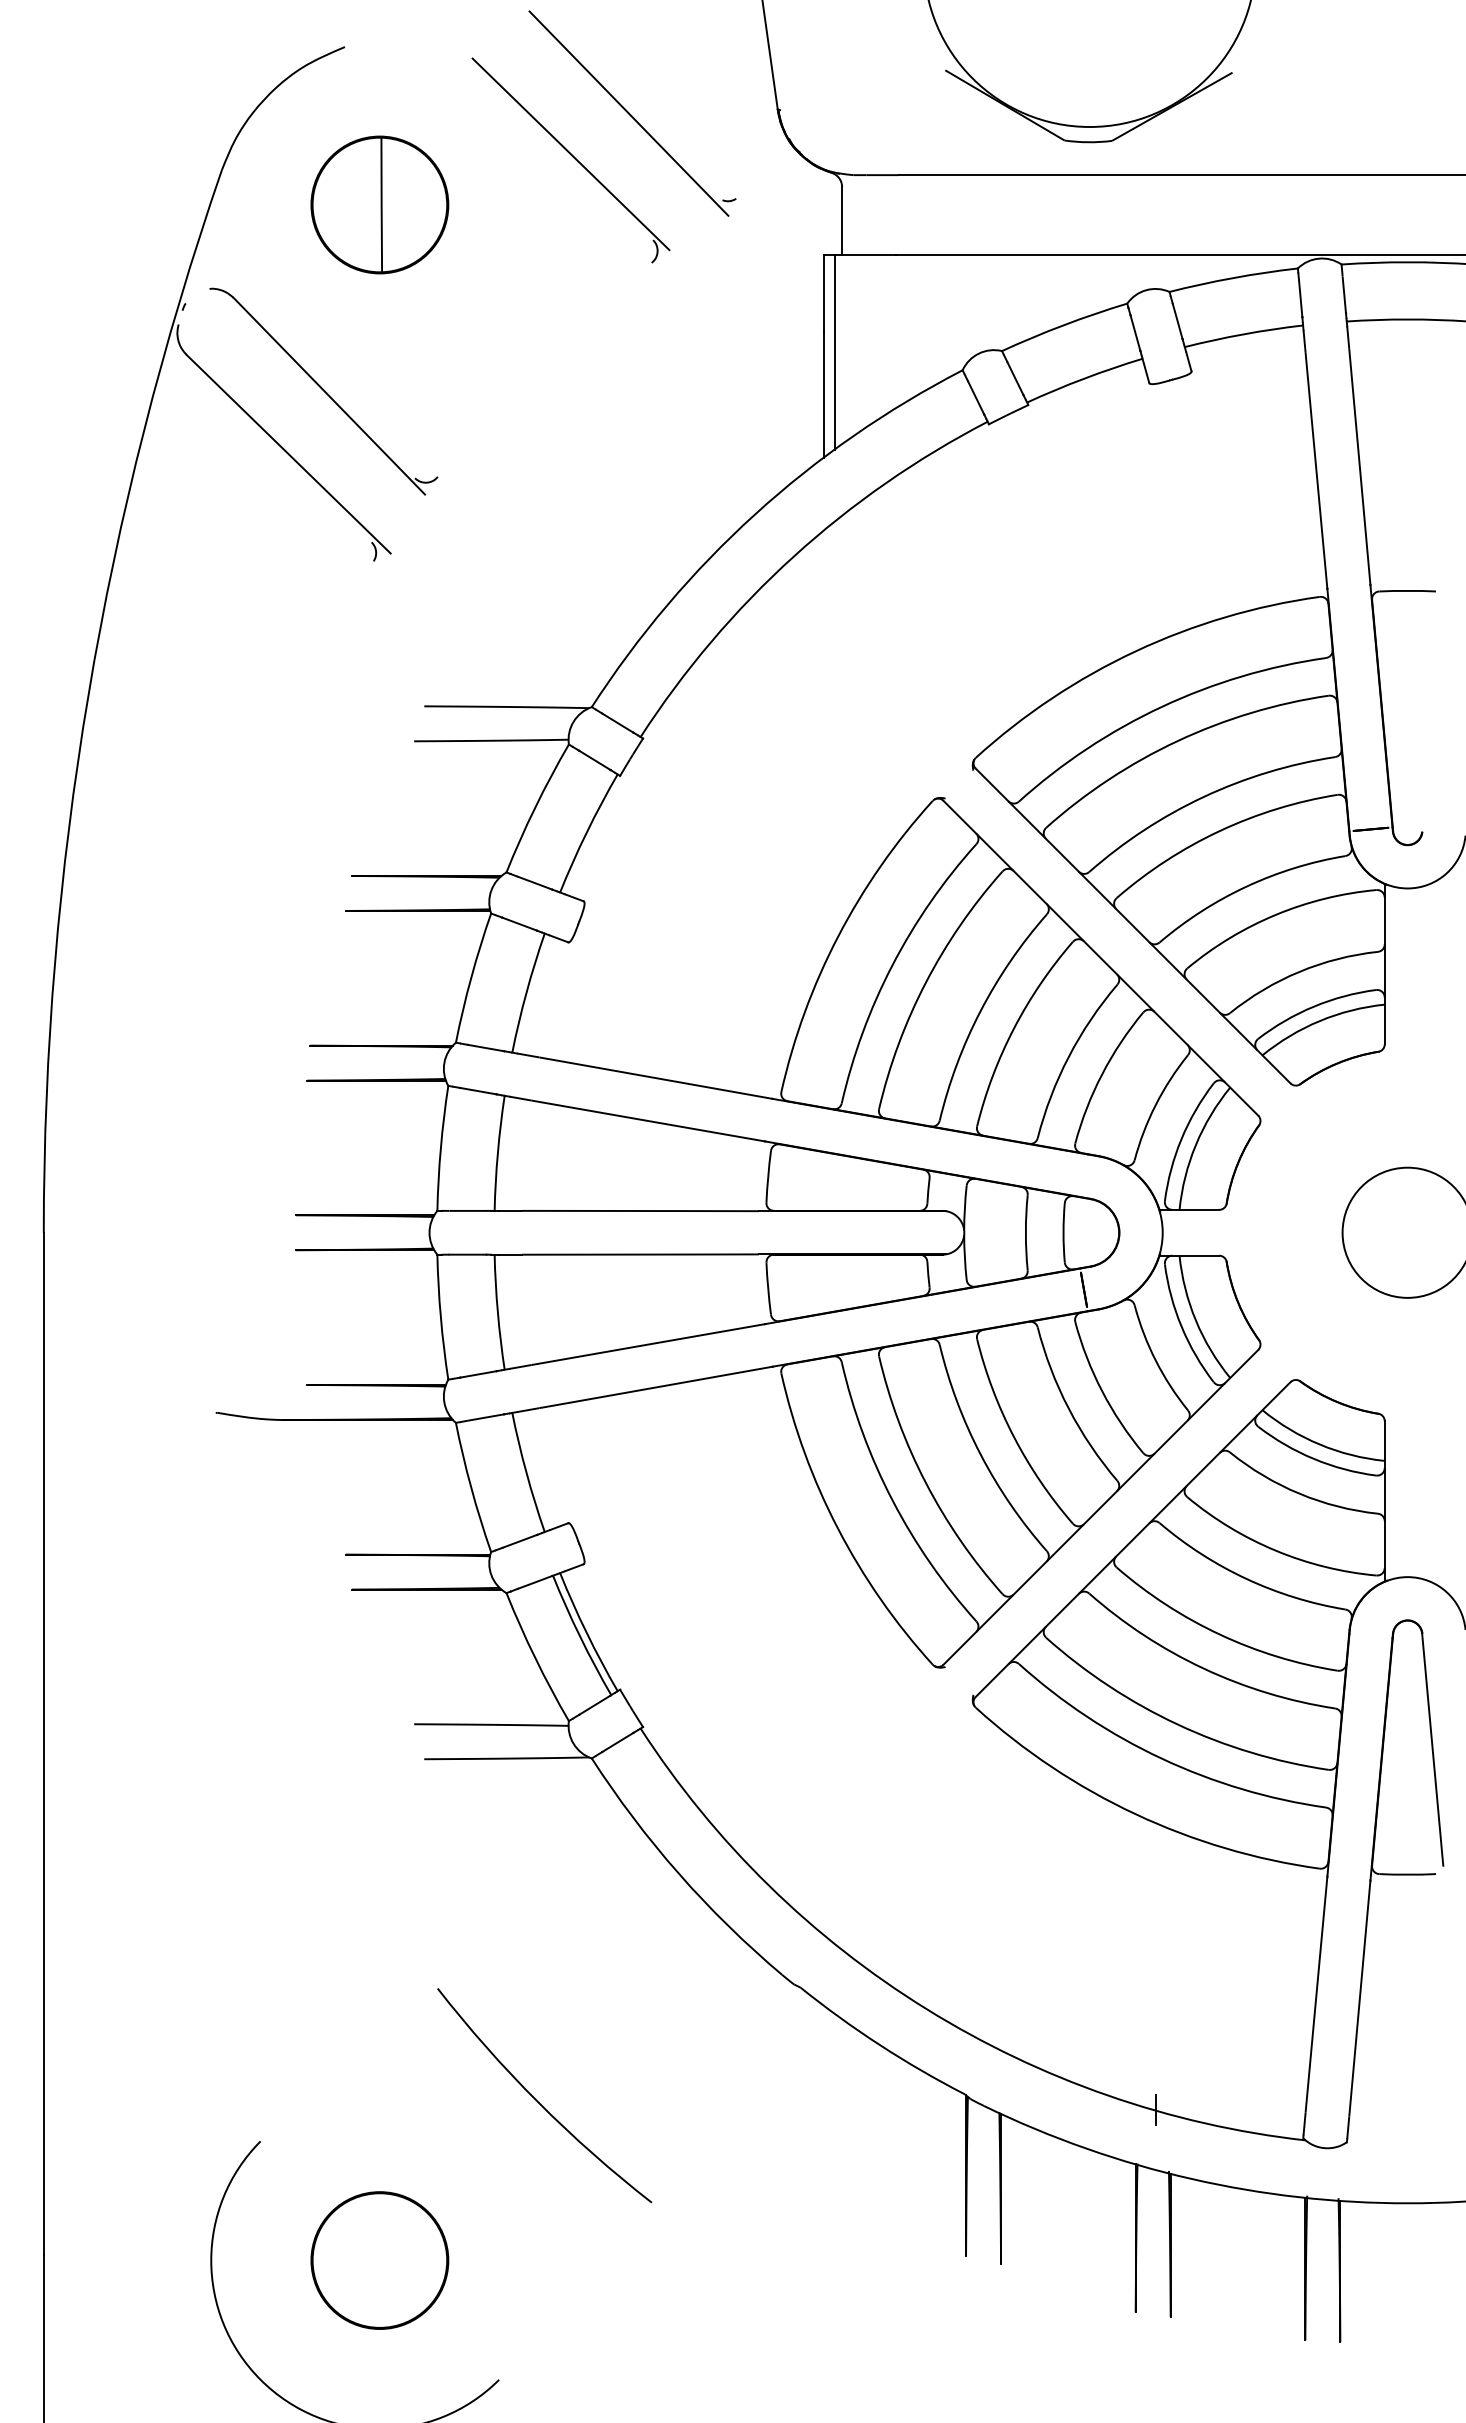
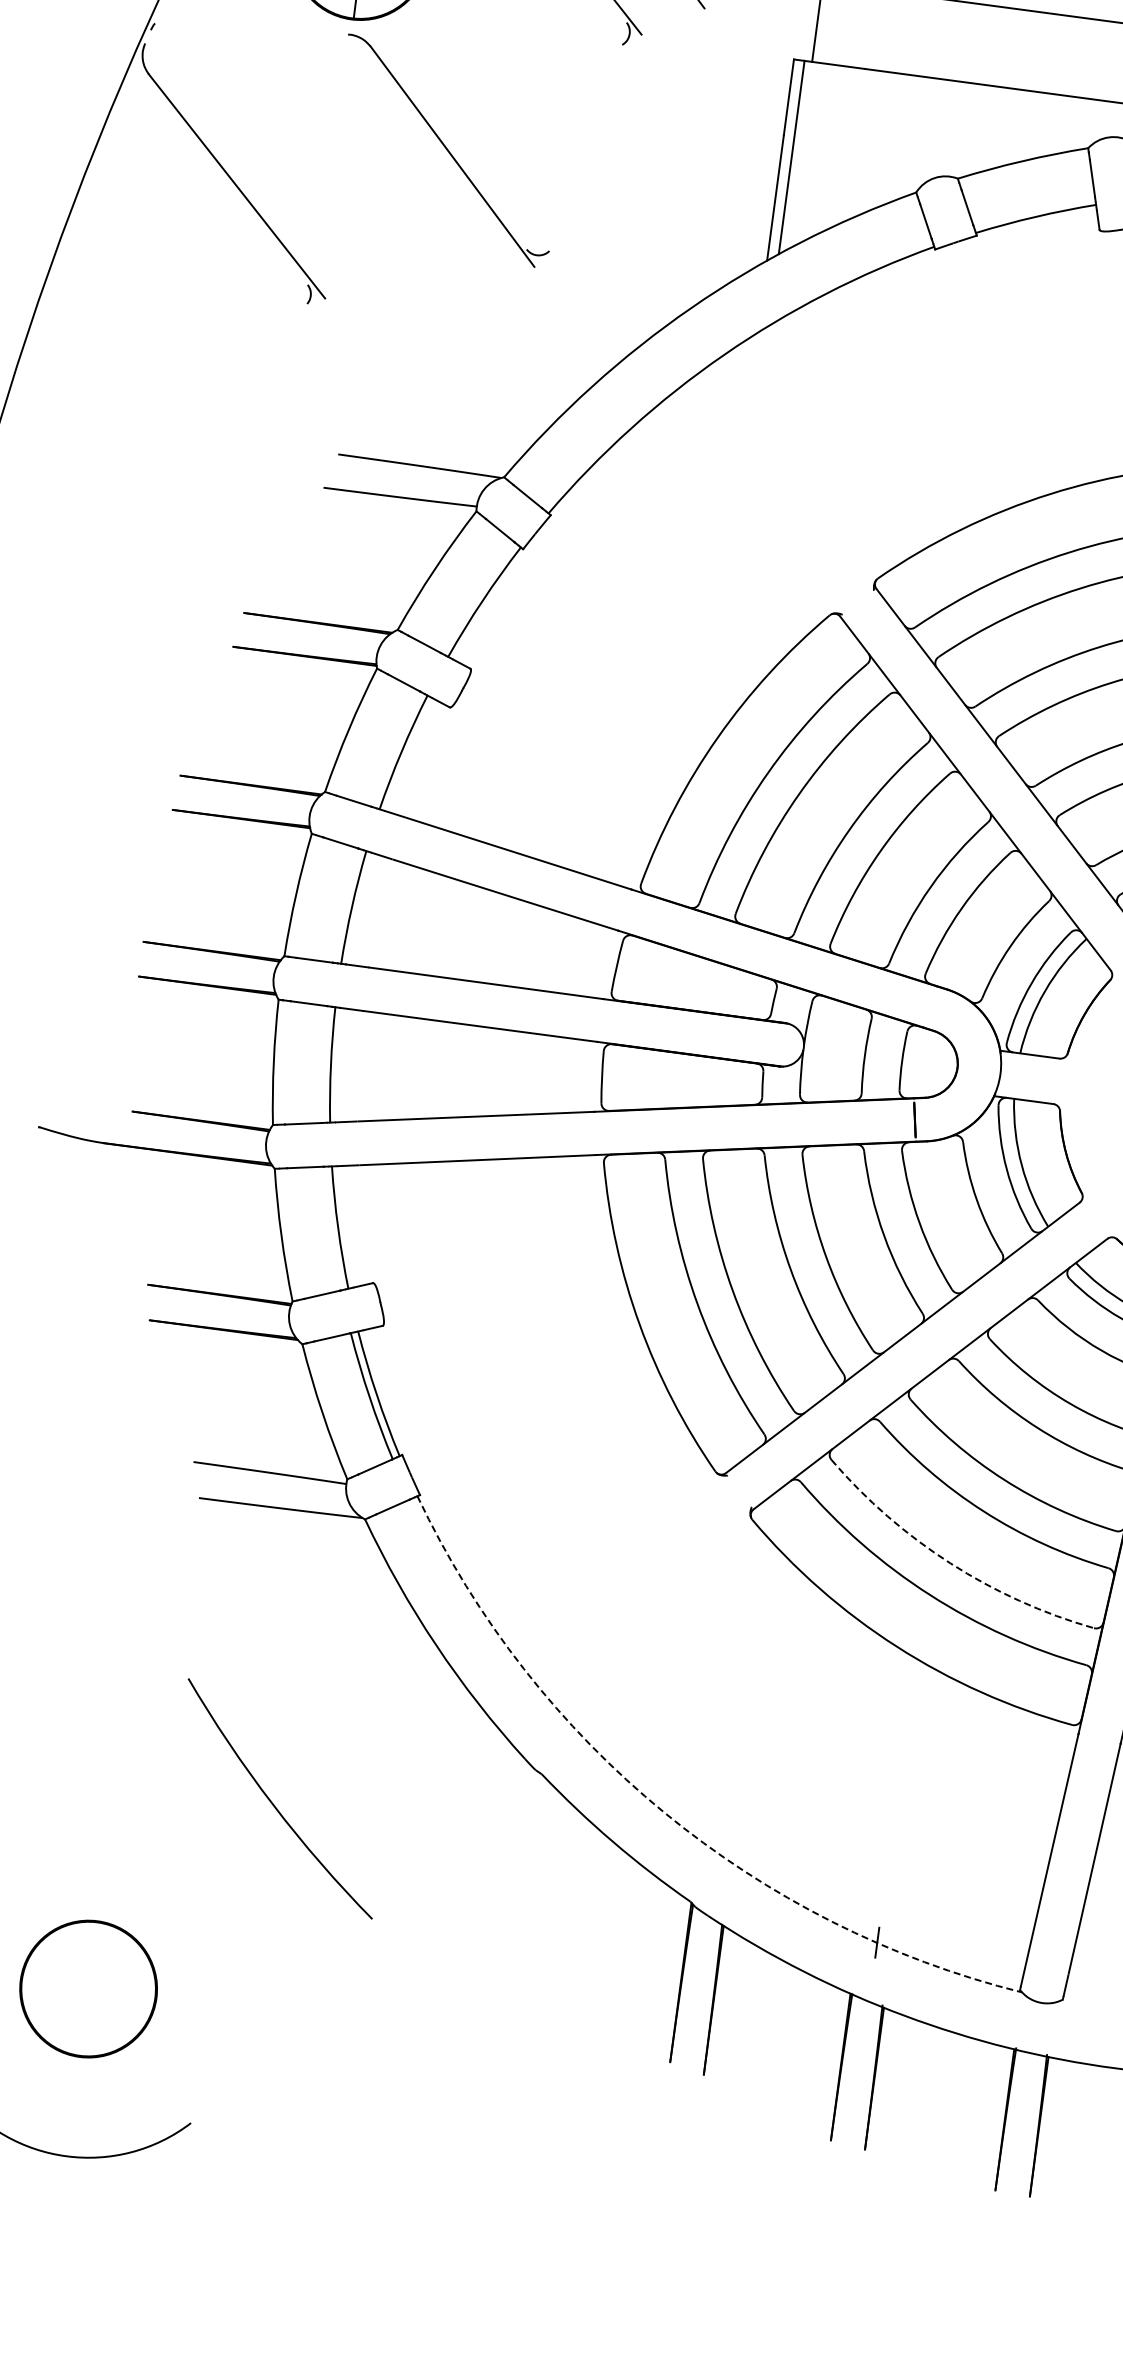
part: (323, 391) -> (447, 151), moved
arc: (1177, 1724) -> (950, 1563), solid -> dashed
arc: (926, 2009) -> (663, 1812), solid -> dashed
arc: (538, 2101) -> (273, 1803), moved

